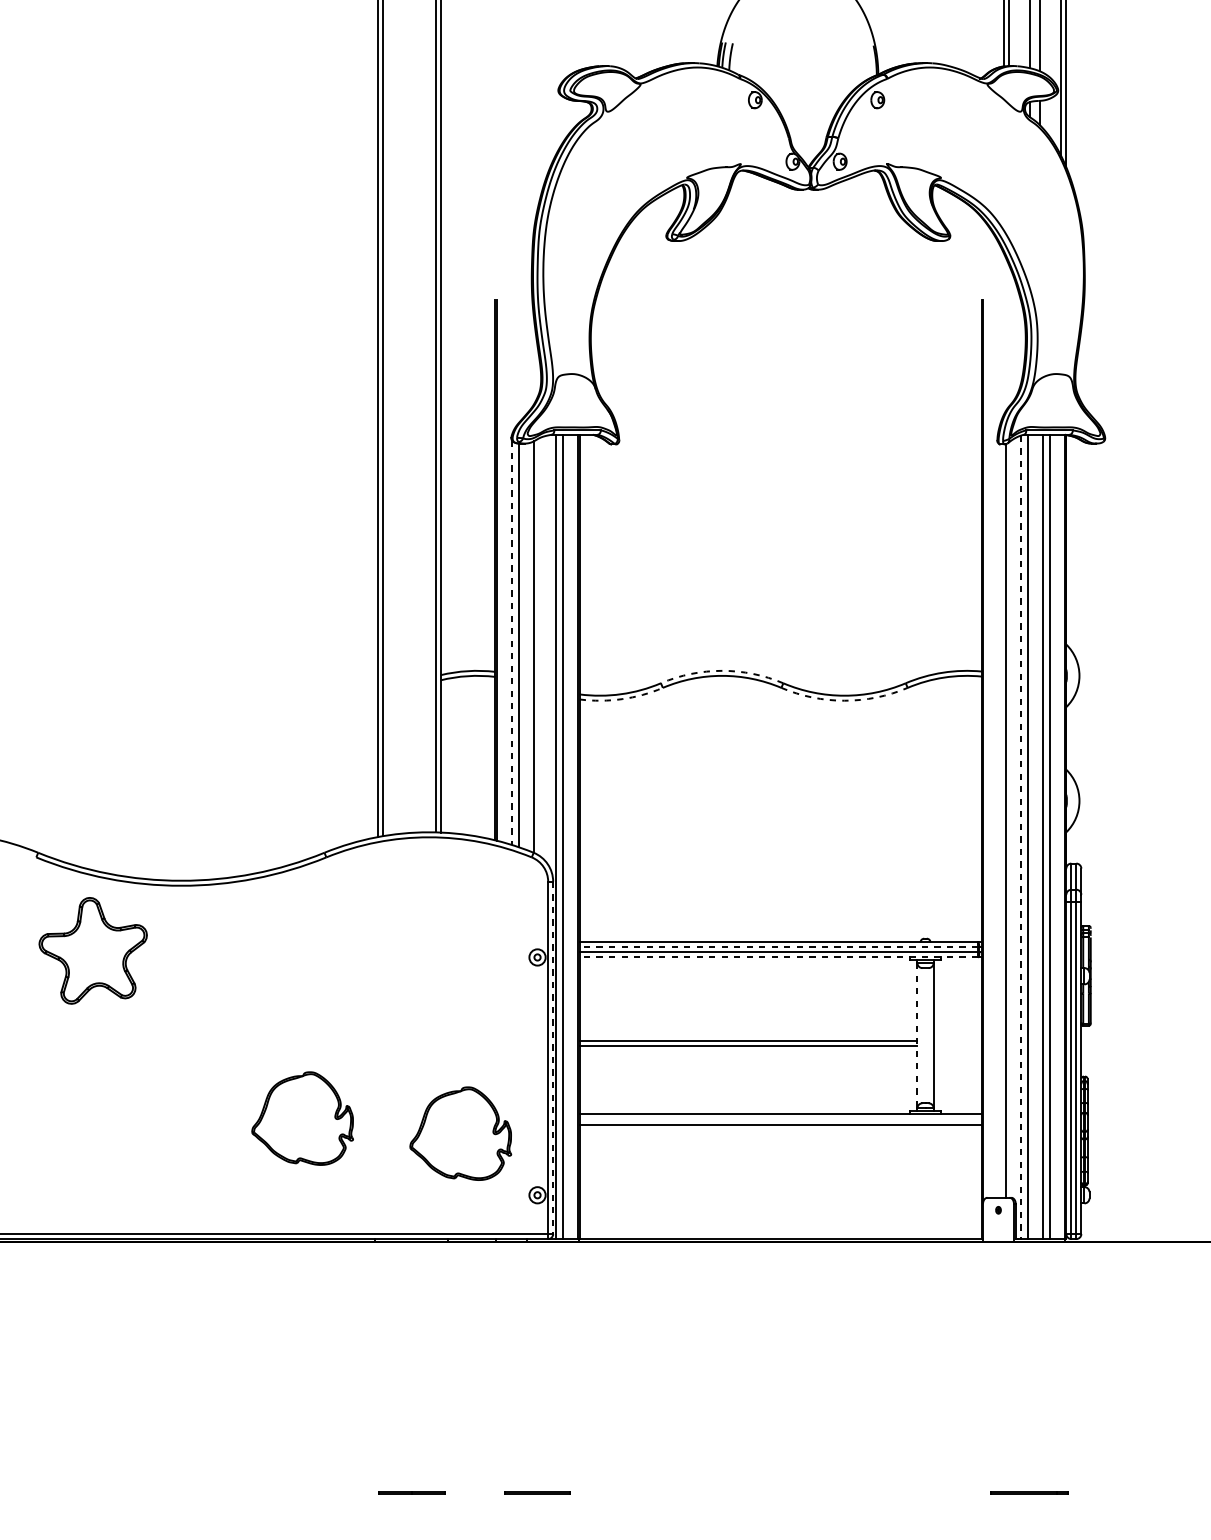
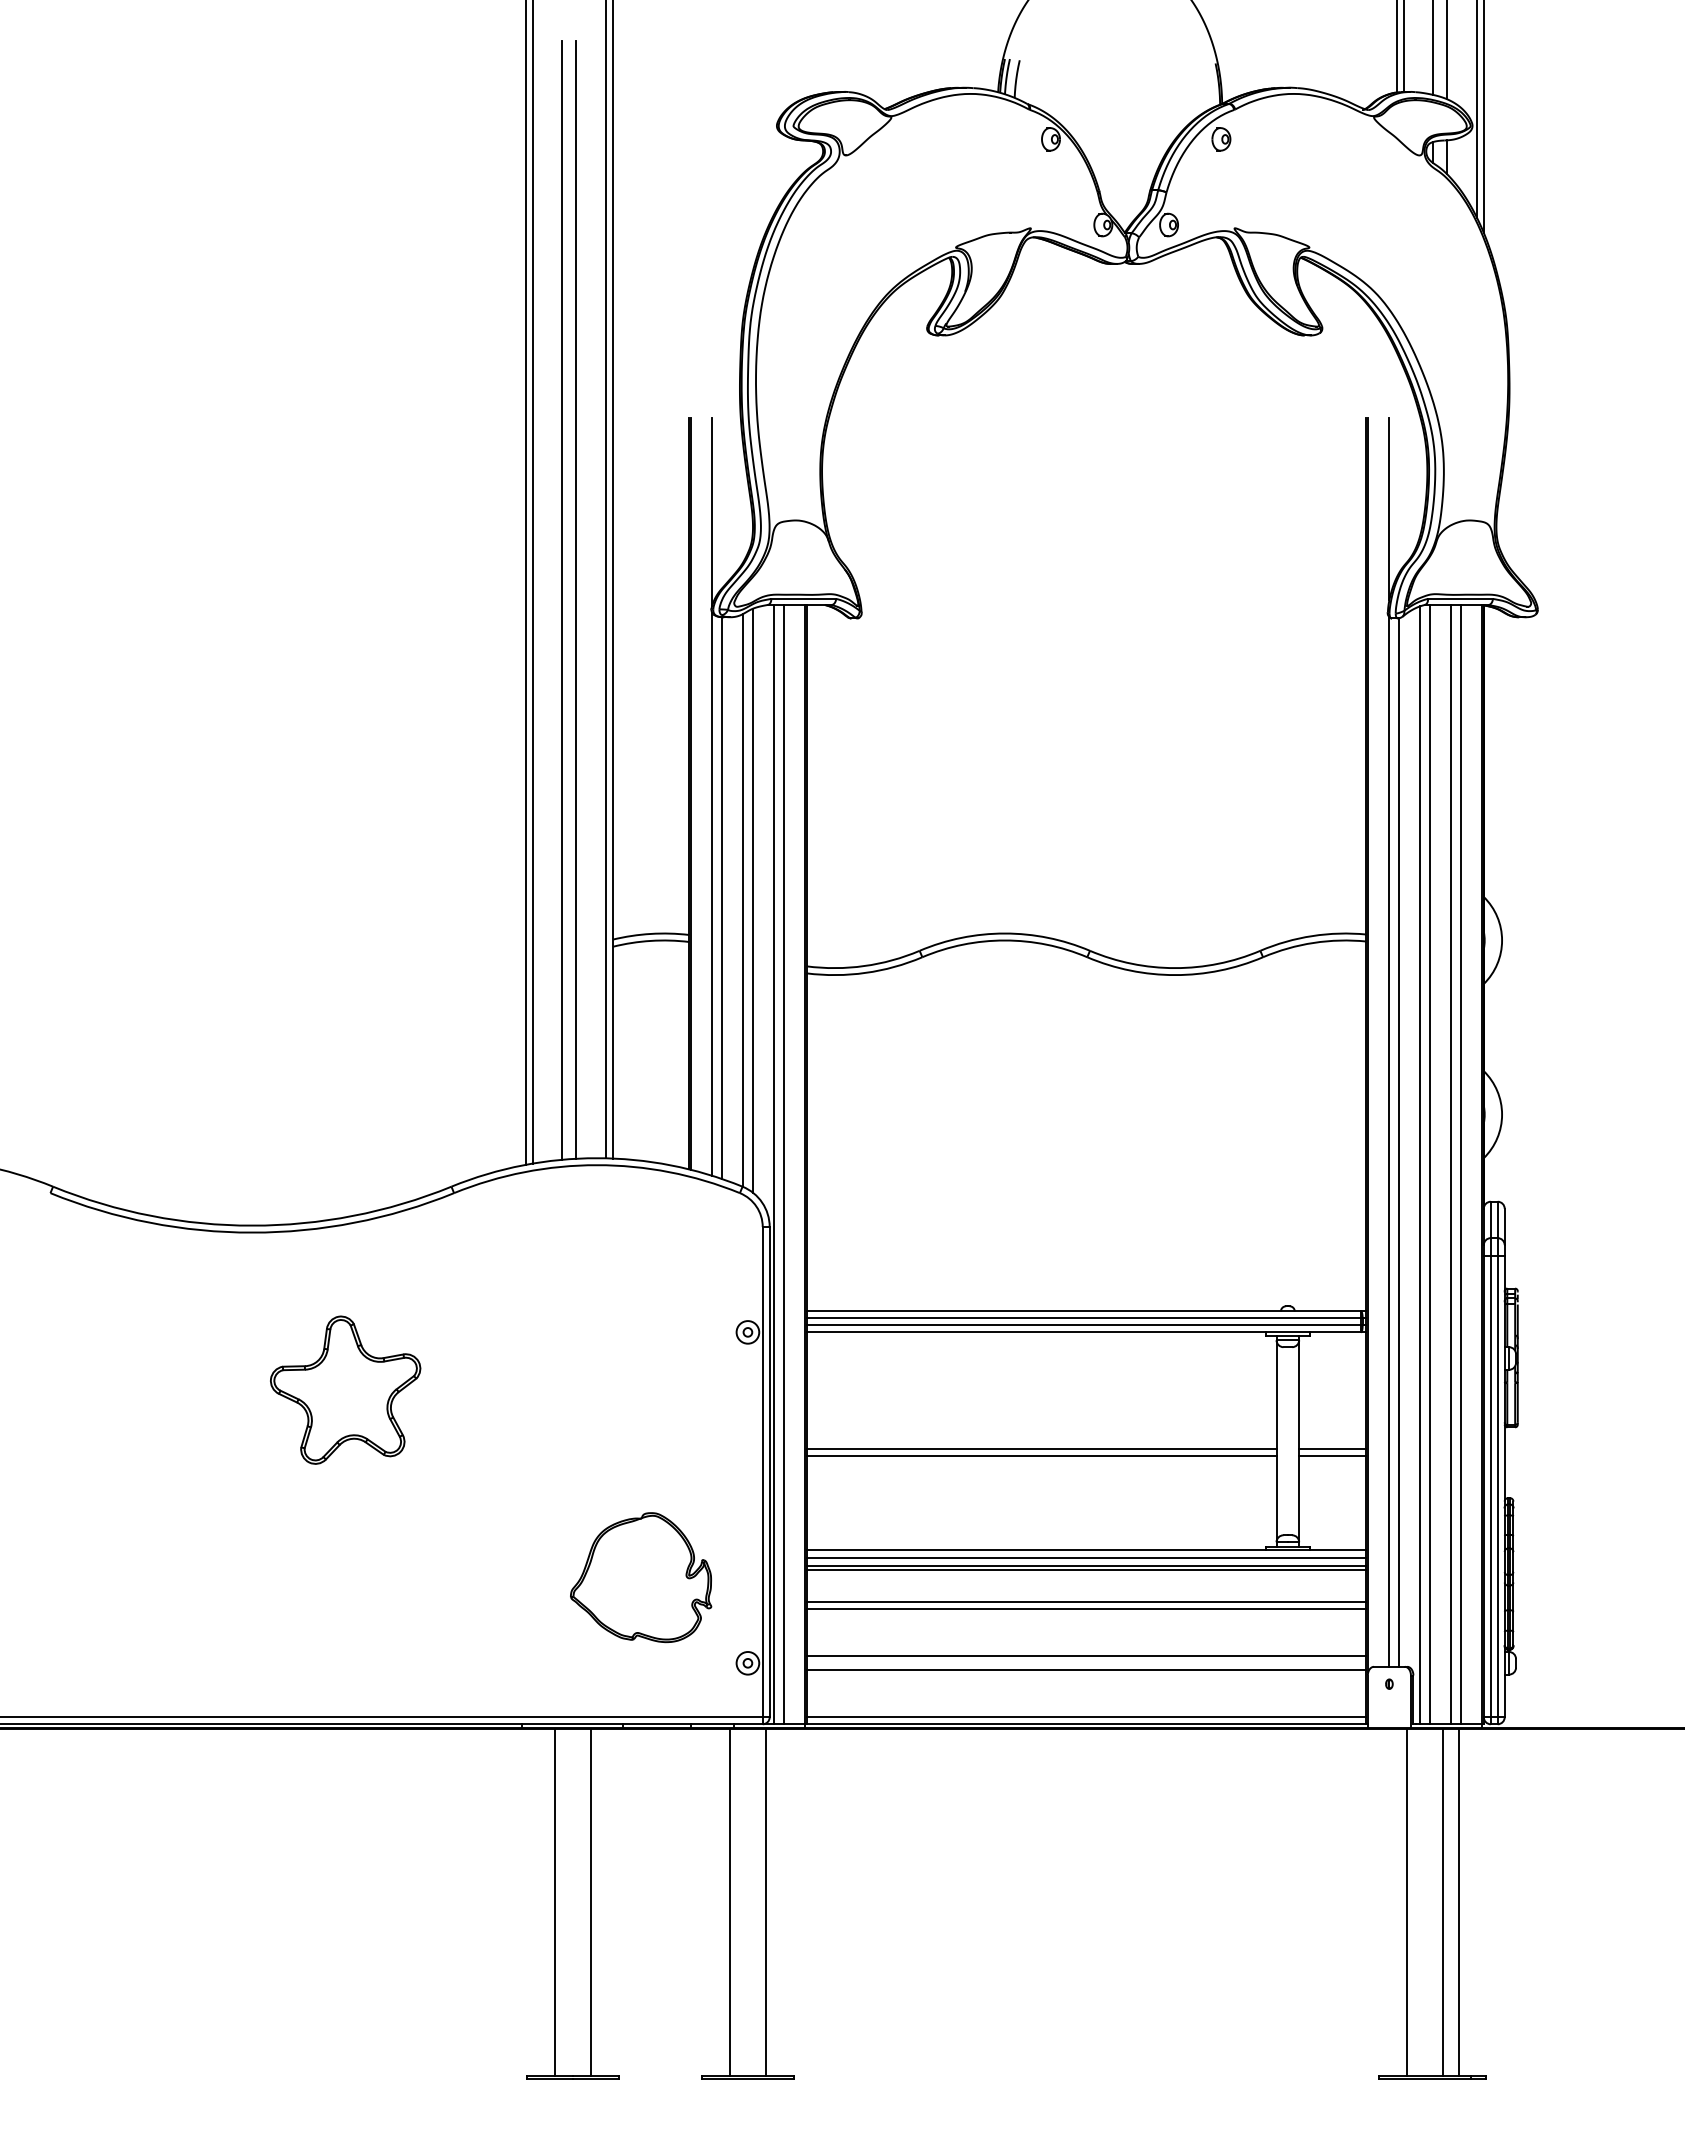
line: (998, 365) -> (1389, 508), added
line: (512, 367) -> (712, 511), added
line: (404, 430) -> (562, 599), added
line: (414, 430) -> (576, 599), added
line: (512, 642) -> (712, 894), dashed -> solid
line: (540, 647) -> (752, 900), added
arc: (721, 670) -> (1004, 933), dashed -> solid
arc: (622, 698) -> (865, 972), dashed -> solid
arc: (844, 701) -> (1175, 975), dashed -> solid
line: (998, 820) -> (1389, 1141), added
line: (1020, 837) -> (1420, 1165), dashed -> solid
line: (778, 947) -> (1083, 1318), dashed -> solid
part: (93, 950) -> (345, 1389), moved
line: (778, 957) -> (1083, 1332), dashed -> solid
line: (917, 1035) -> (1276, 1441), dashed -> solid
line: (957, 1041) -> (1332, 1449), added
line: (957, 1046) -> (1332, 1456), added
line: (553, 1058) -> (769, 1472), dashed -> solid
part: (302, 1118) -> (421, 1556), removed
line: (780, 1119) -> (1086, 1557), added
line: (780, 1128) -> (1086, 1570), added
line: (780, 1151) -> (1086, 1602), added
line: (780, 1156) -> (1086, 1609), added
line: (780, 1190) -> (1086, 1656), added
line: (780, 1200) -> (1086, 1670), added
line: (780, 1234) -> (1086, 1717), added
line: (398, 1367) -> (554, 1902), added
line: (425, 1367) -> (591, 1902), added
line: (524, 1367) -> (729, 1902), added
line: (550, 1367) -> (766, 1902), added
line: (1010, 1367) -> (1406, 1902), added
line: (1037, 1367) -> (1443, 1902), added
line: (1048, 1367) -> (1458, 1902), added

